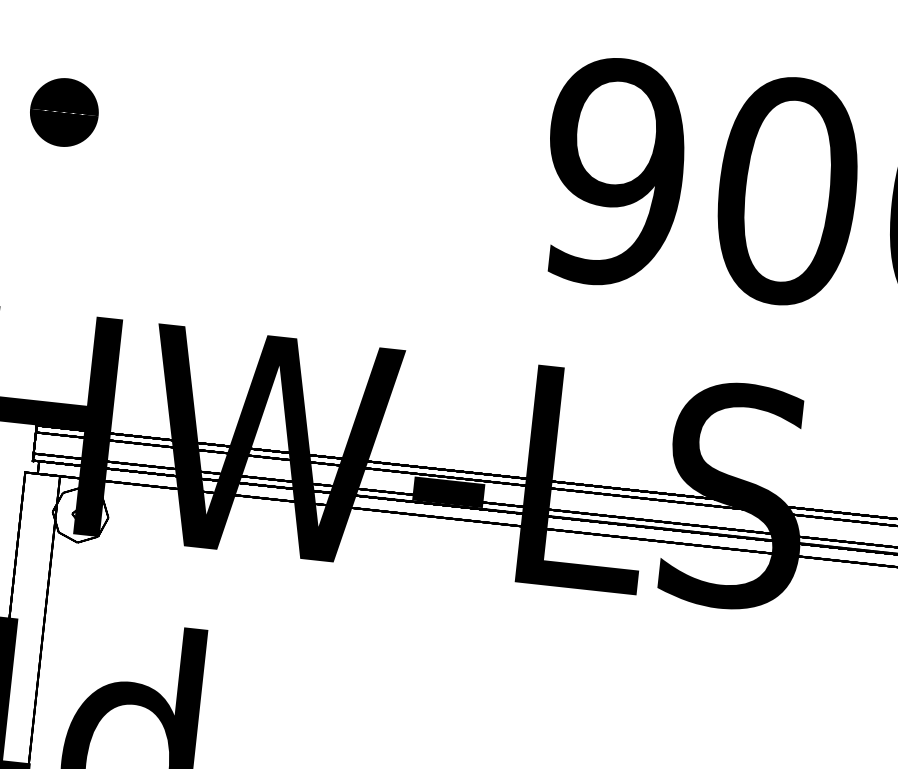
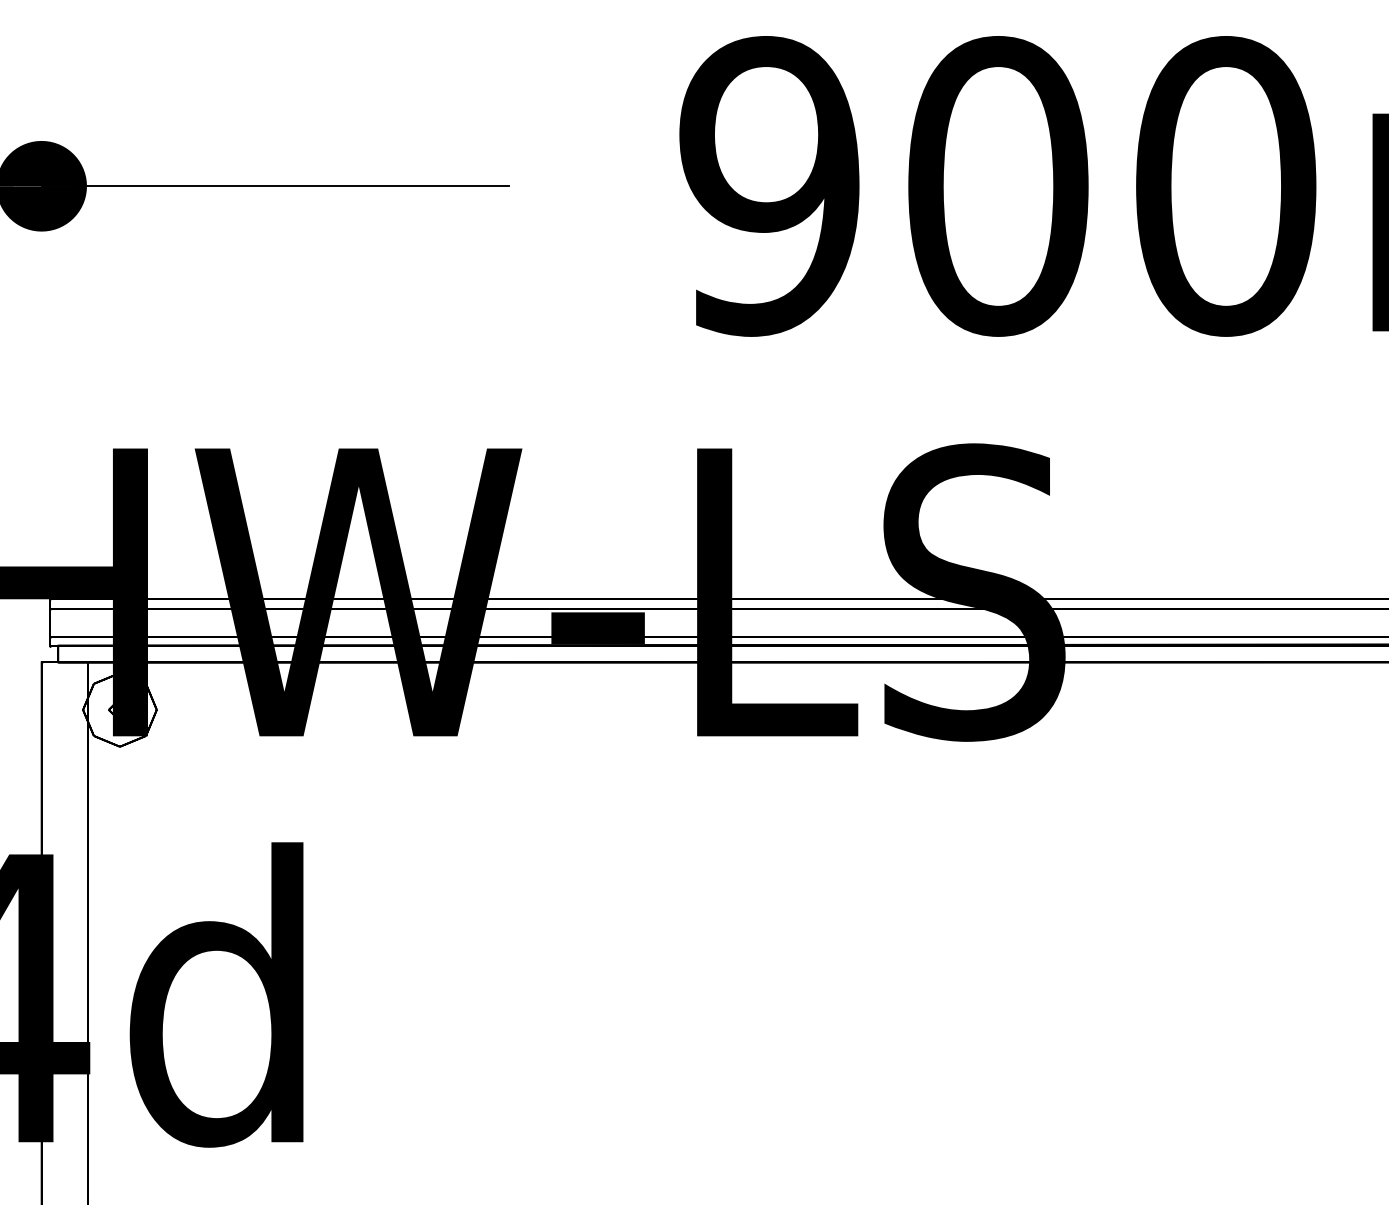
line: (240, 131) -> (274, 186), added

